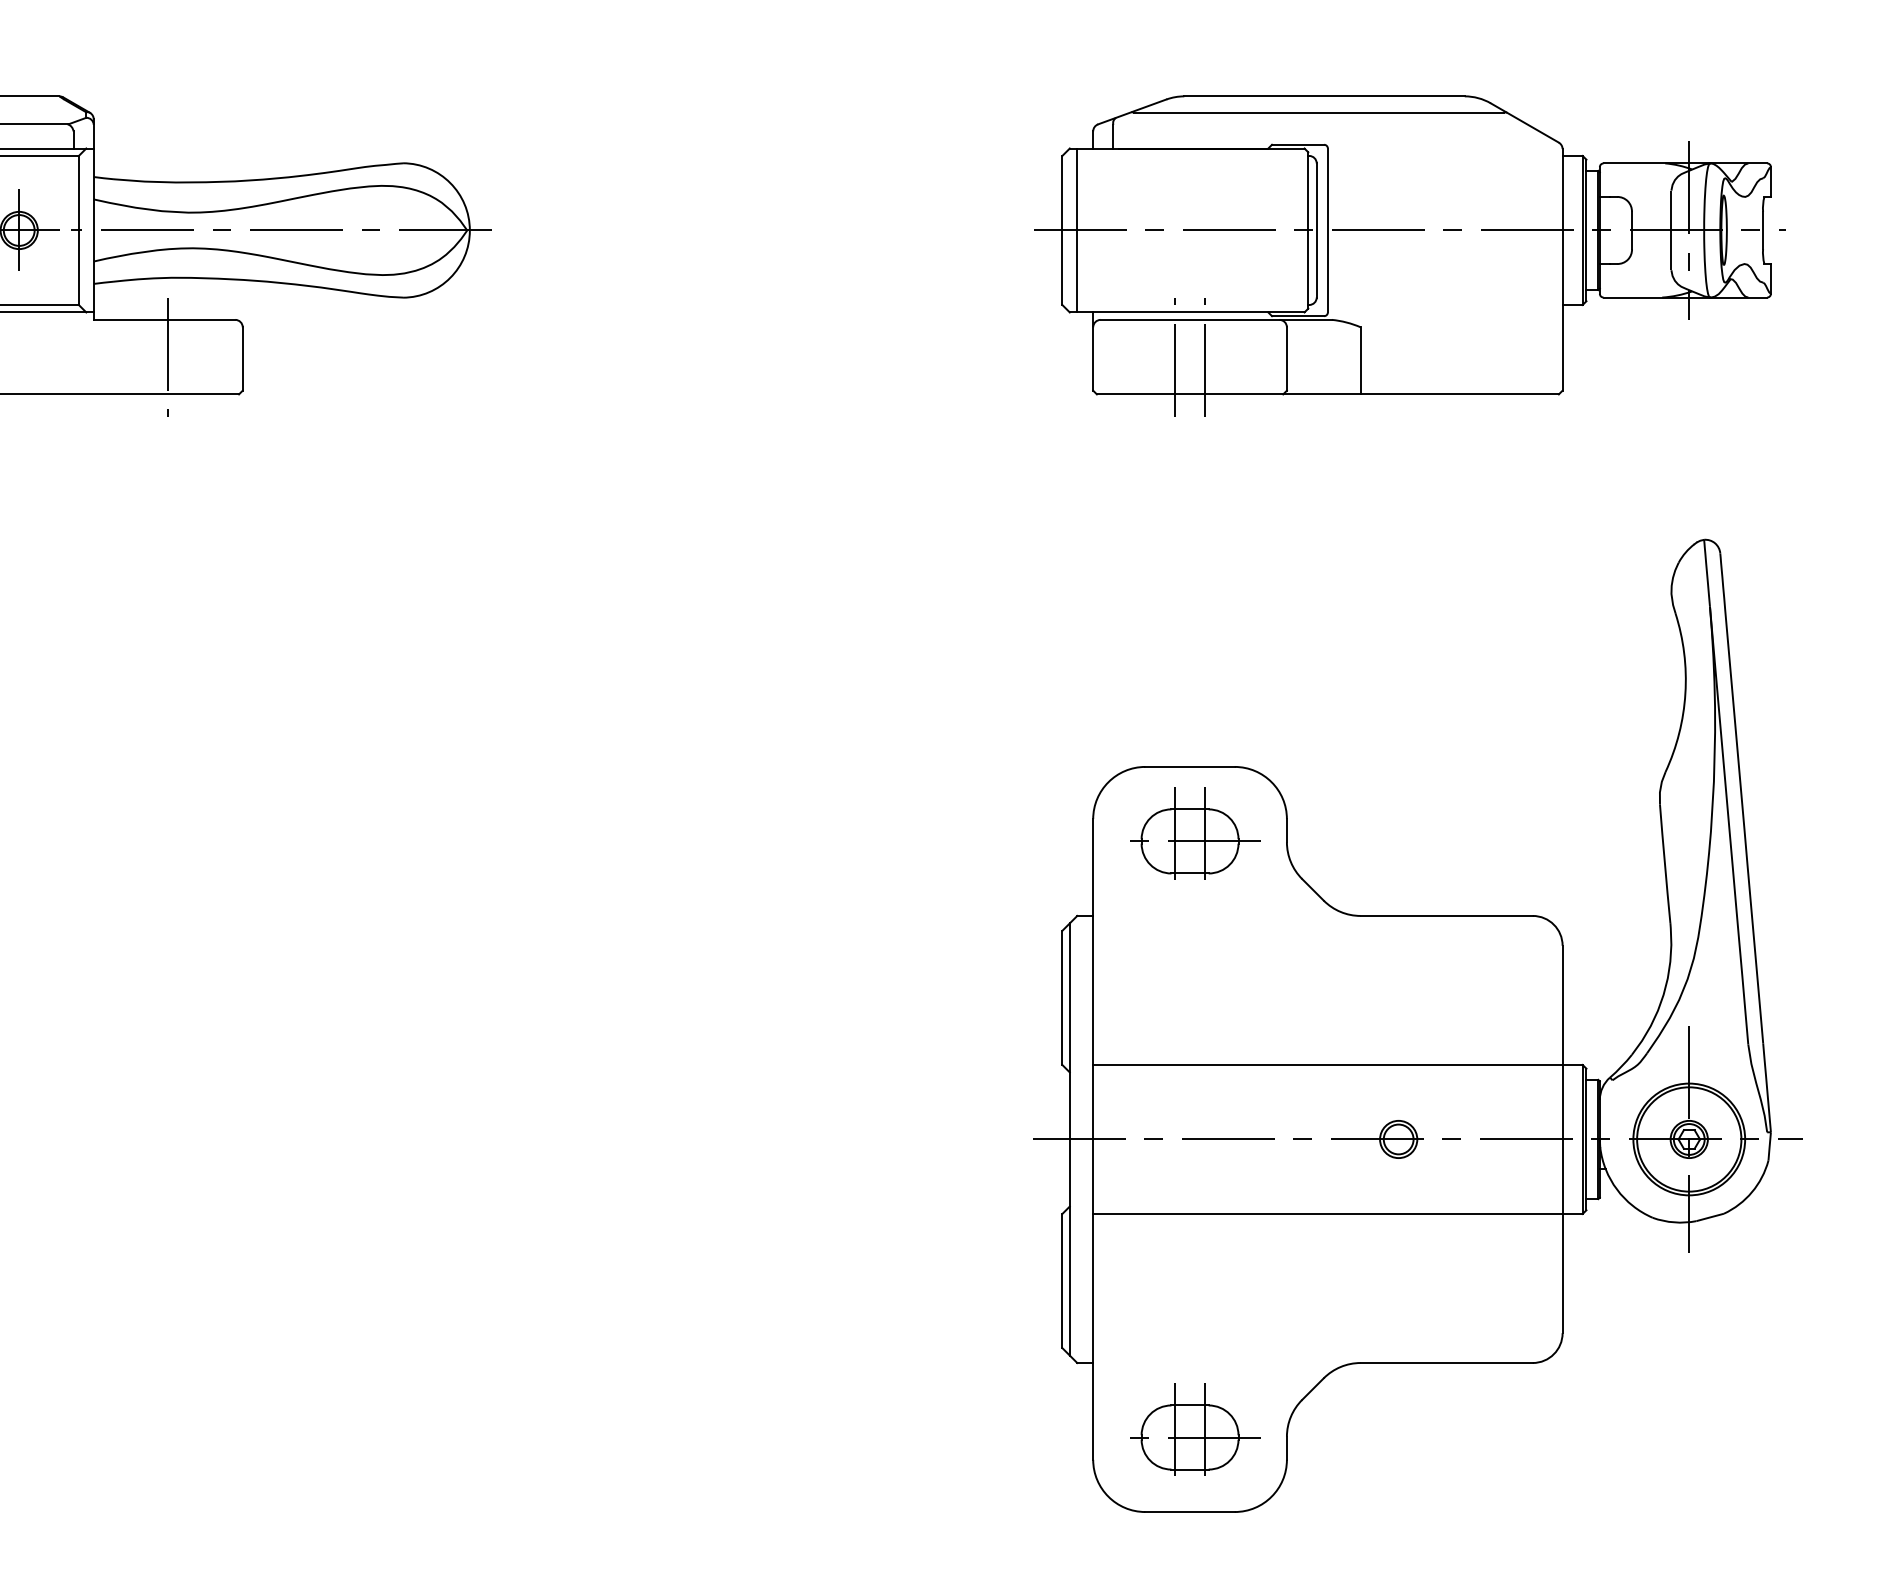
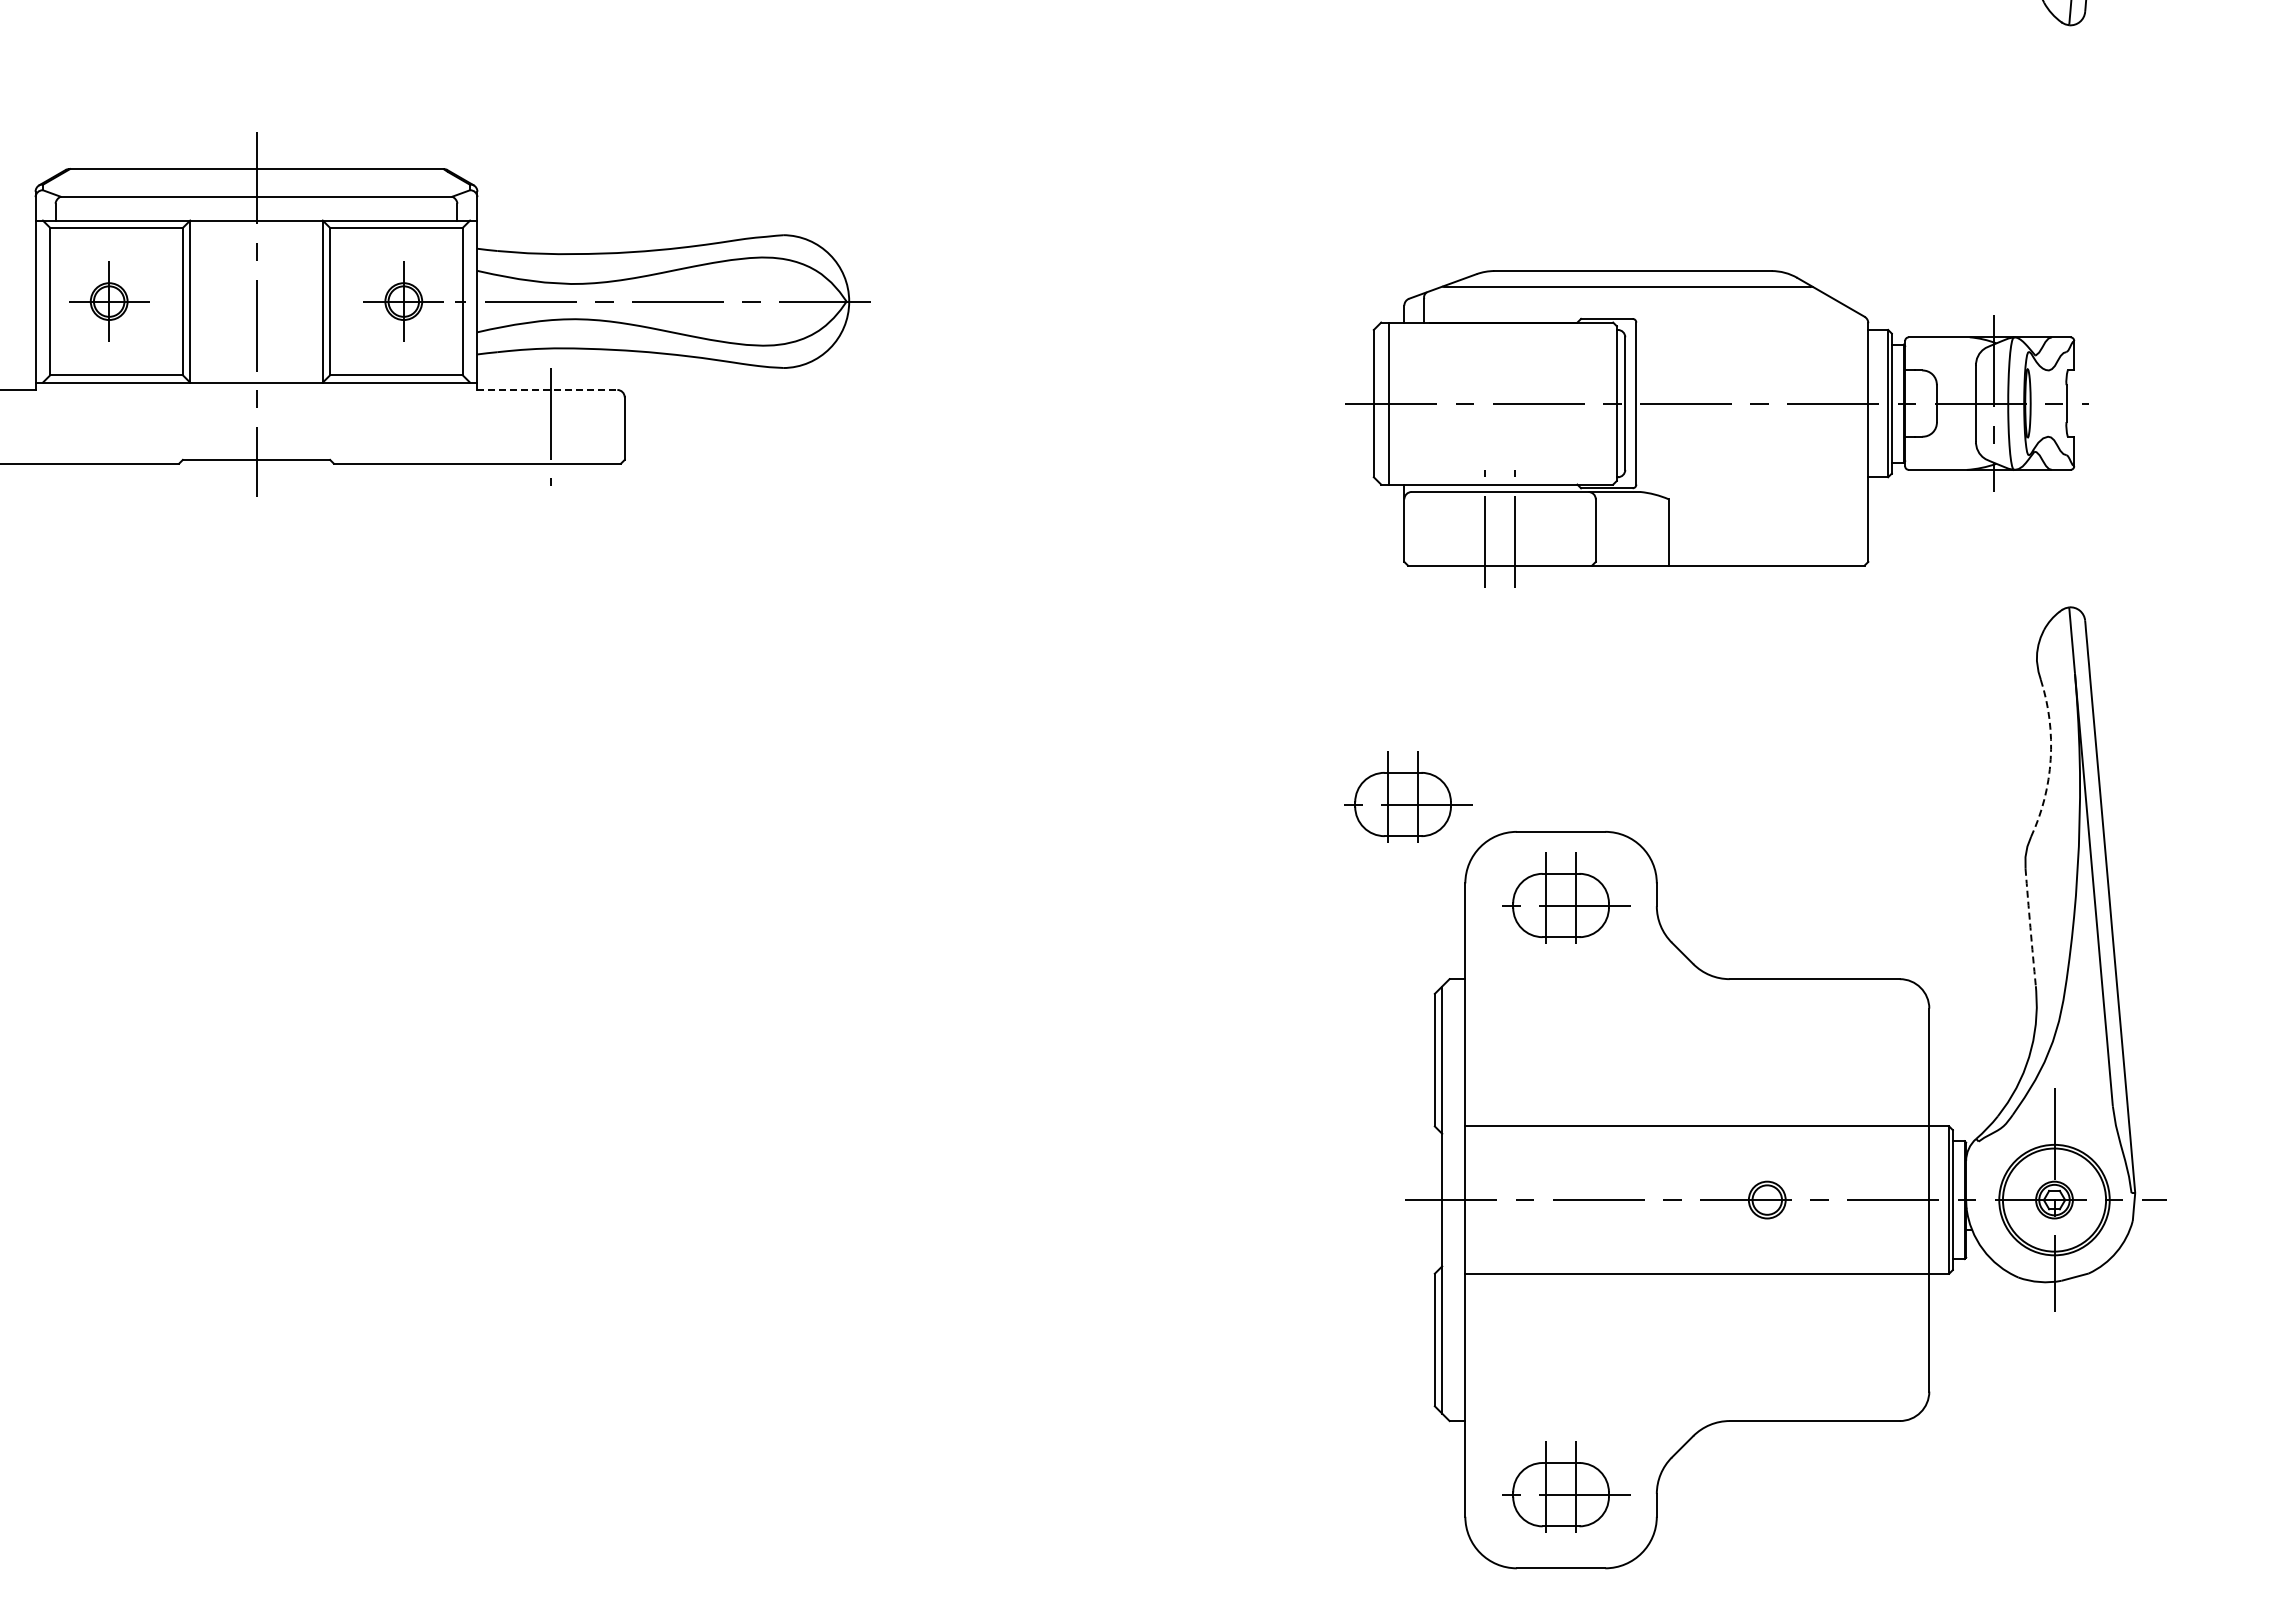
part: (1409, 255) -> (1716, 428), moved
line: (164, 319) -> (547, 389), solid -> dashed
arc: (1685, 693) -> (2050, 759), solid -> dashed
part: (1035, 731) -> (1408, 796), added
arc: (1664, 863) -> (2030, 927), solid -> dashed

